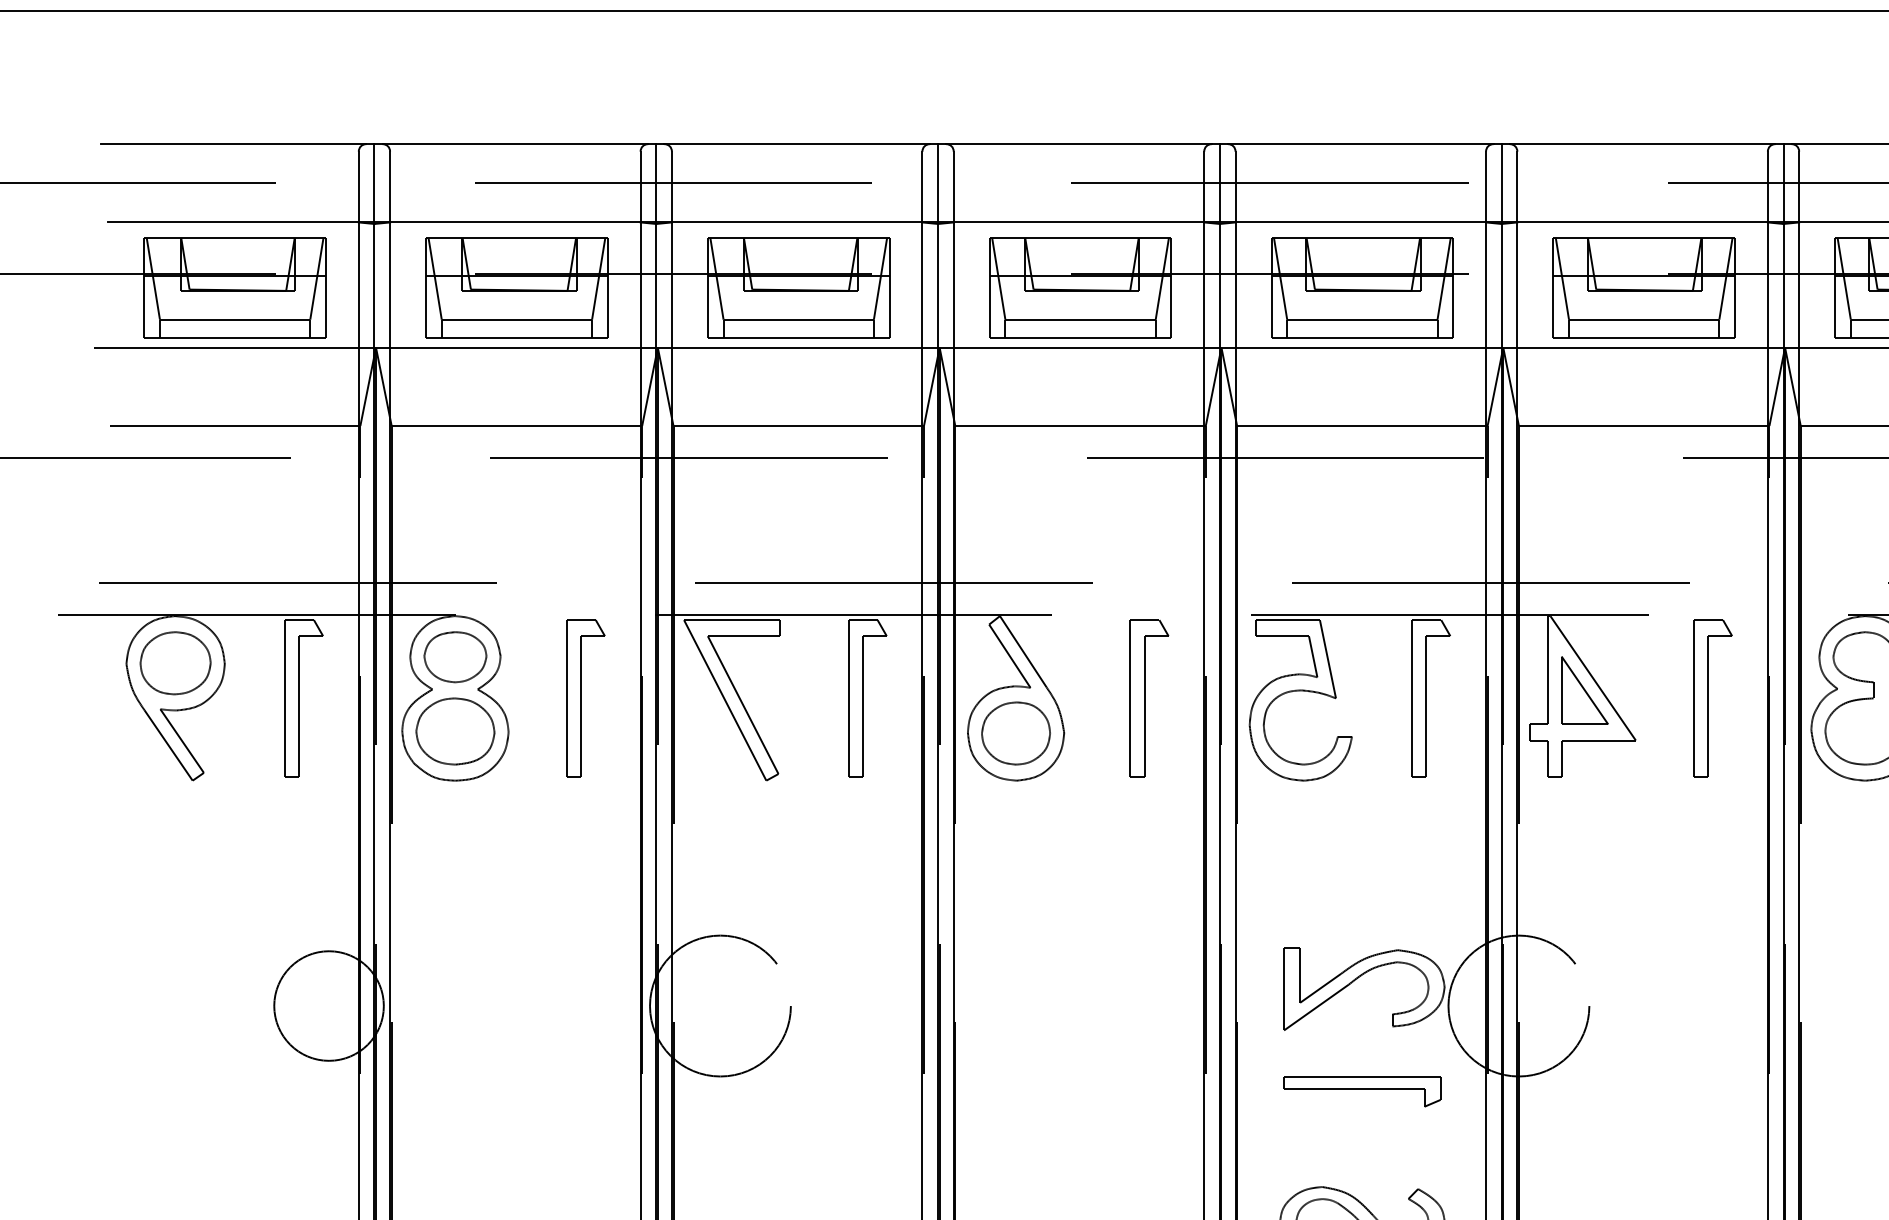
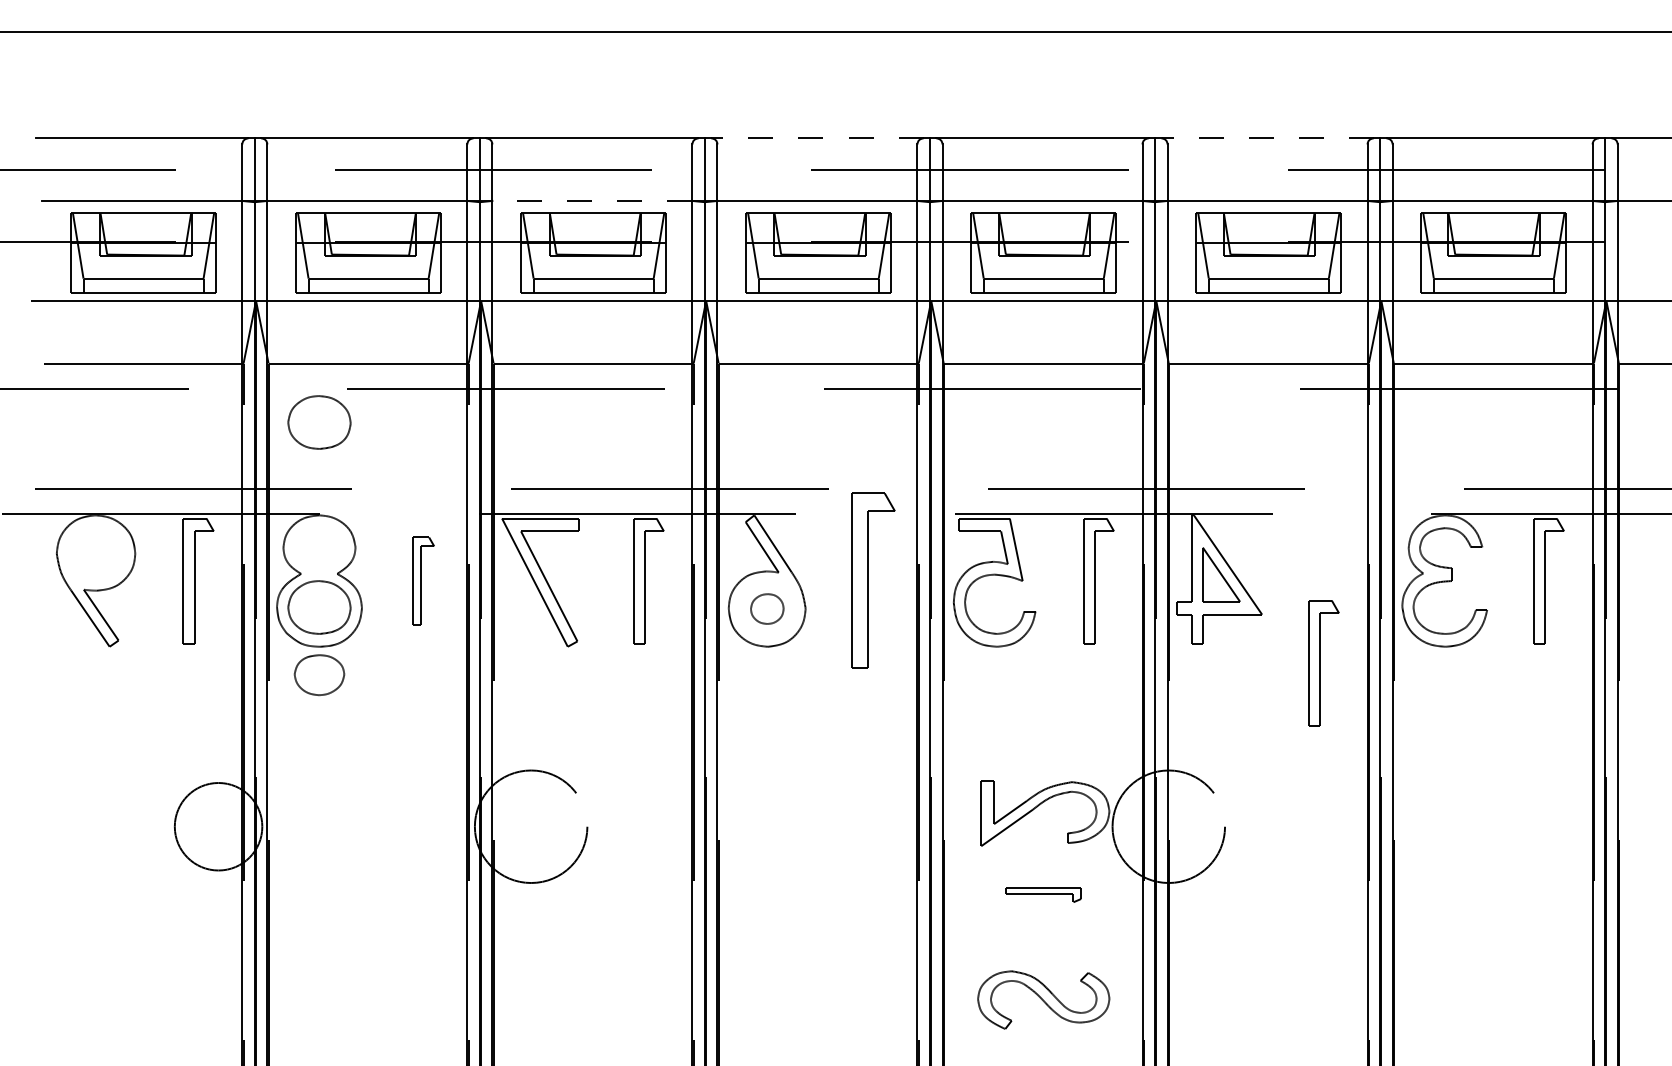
line: (1077, 144) -> (816, 138), solid -> dashed
line: (1642, 144) -> (1267, 138), solid -> dashed
line: (796, 221) -> (591, 200), solid -> dashed
part: (455, 499) -> (319, 422), added
part: (455, 657) -> (319, 675), moved
part: (174, 662) -> (95, 552), removed
part: (585, 698) -> (423, 581), size x0.7
part: (1149, 698) -> (873, 581), size x1.4
part: (1712, 698) -> (1323, 663), moved
part: (1016, 732) -> (767, 608), size x0.6
part: (1362, 1090) -> (1043, 894), size x0.6

